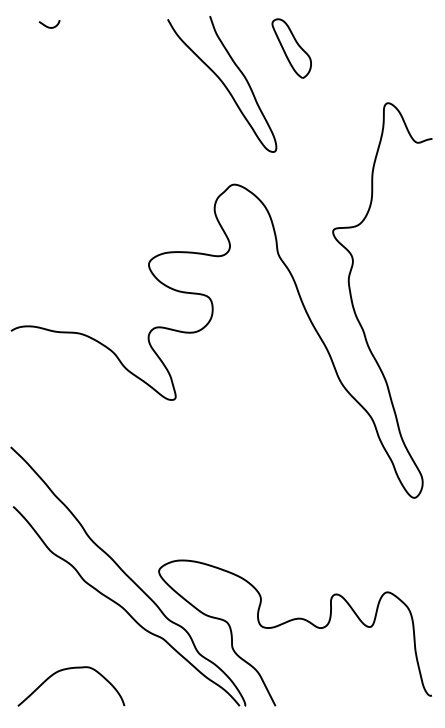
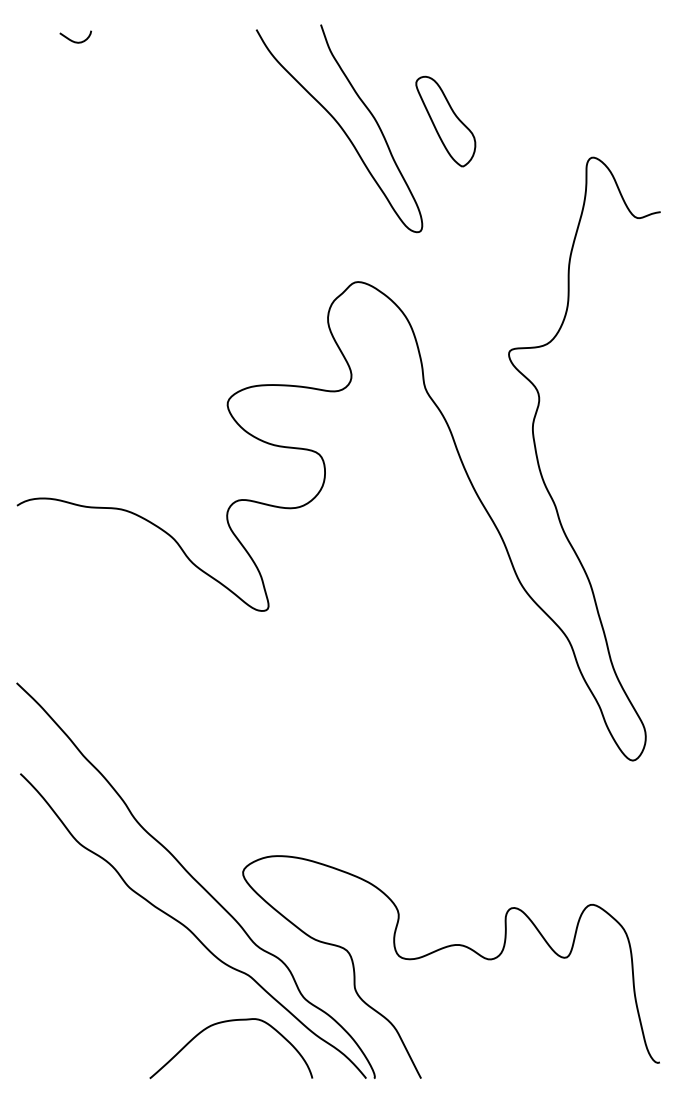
part: (291, 48) -> (445, 121), moved
curve: (70, 669) -> (230, 1022), moved

